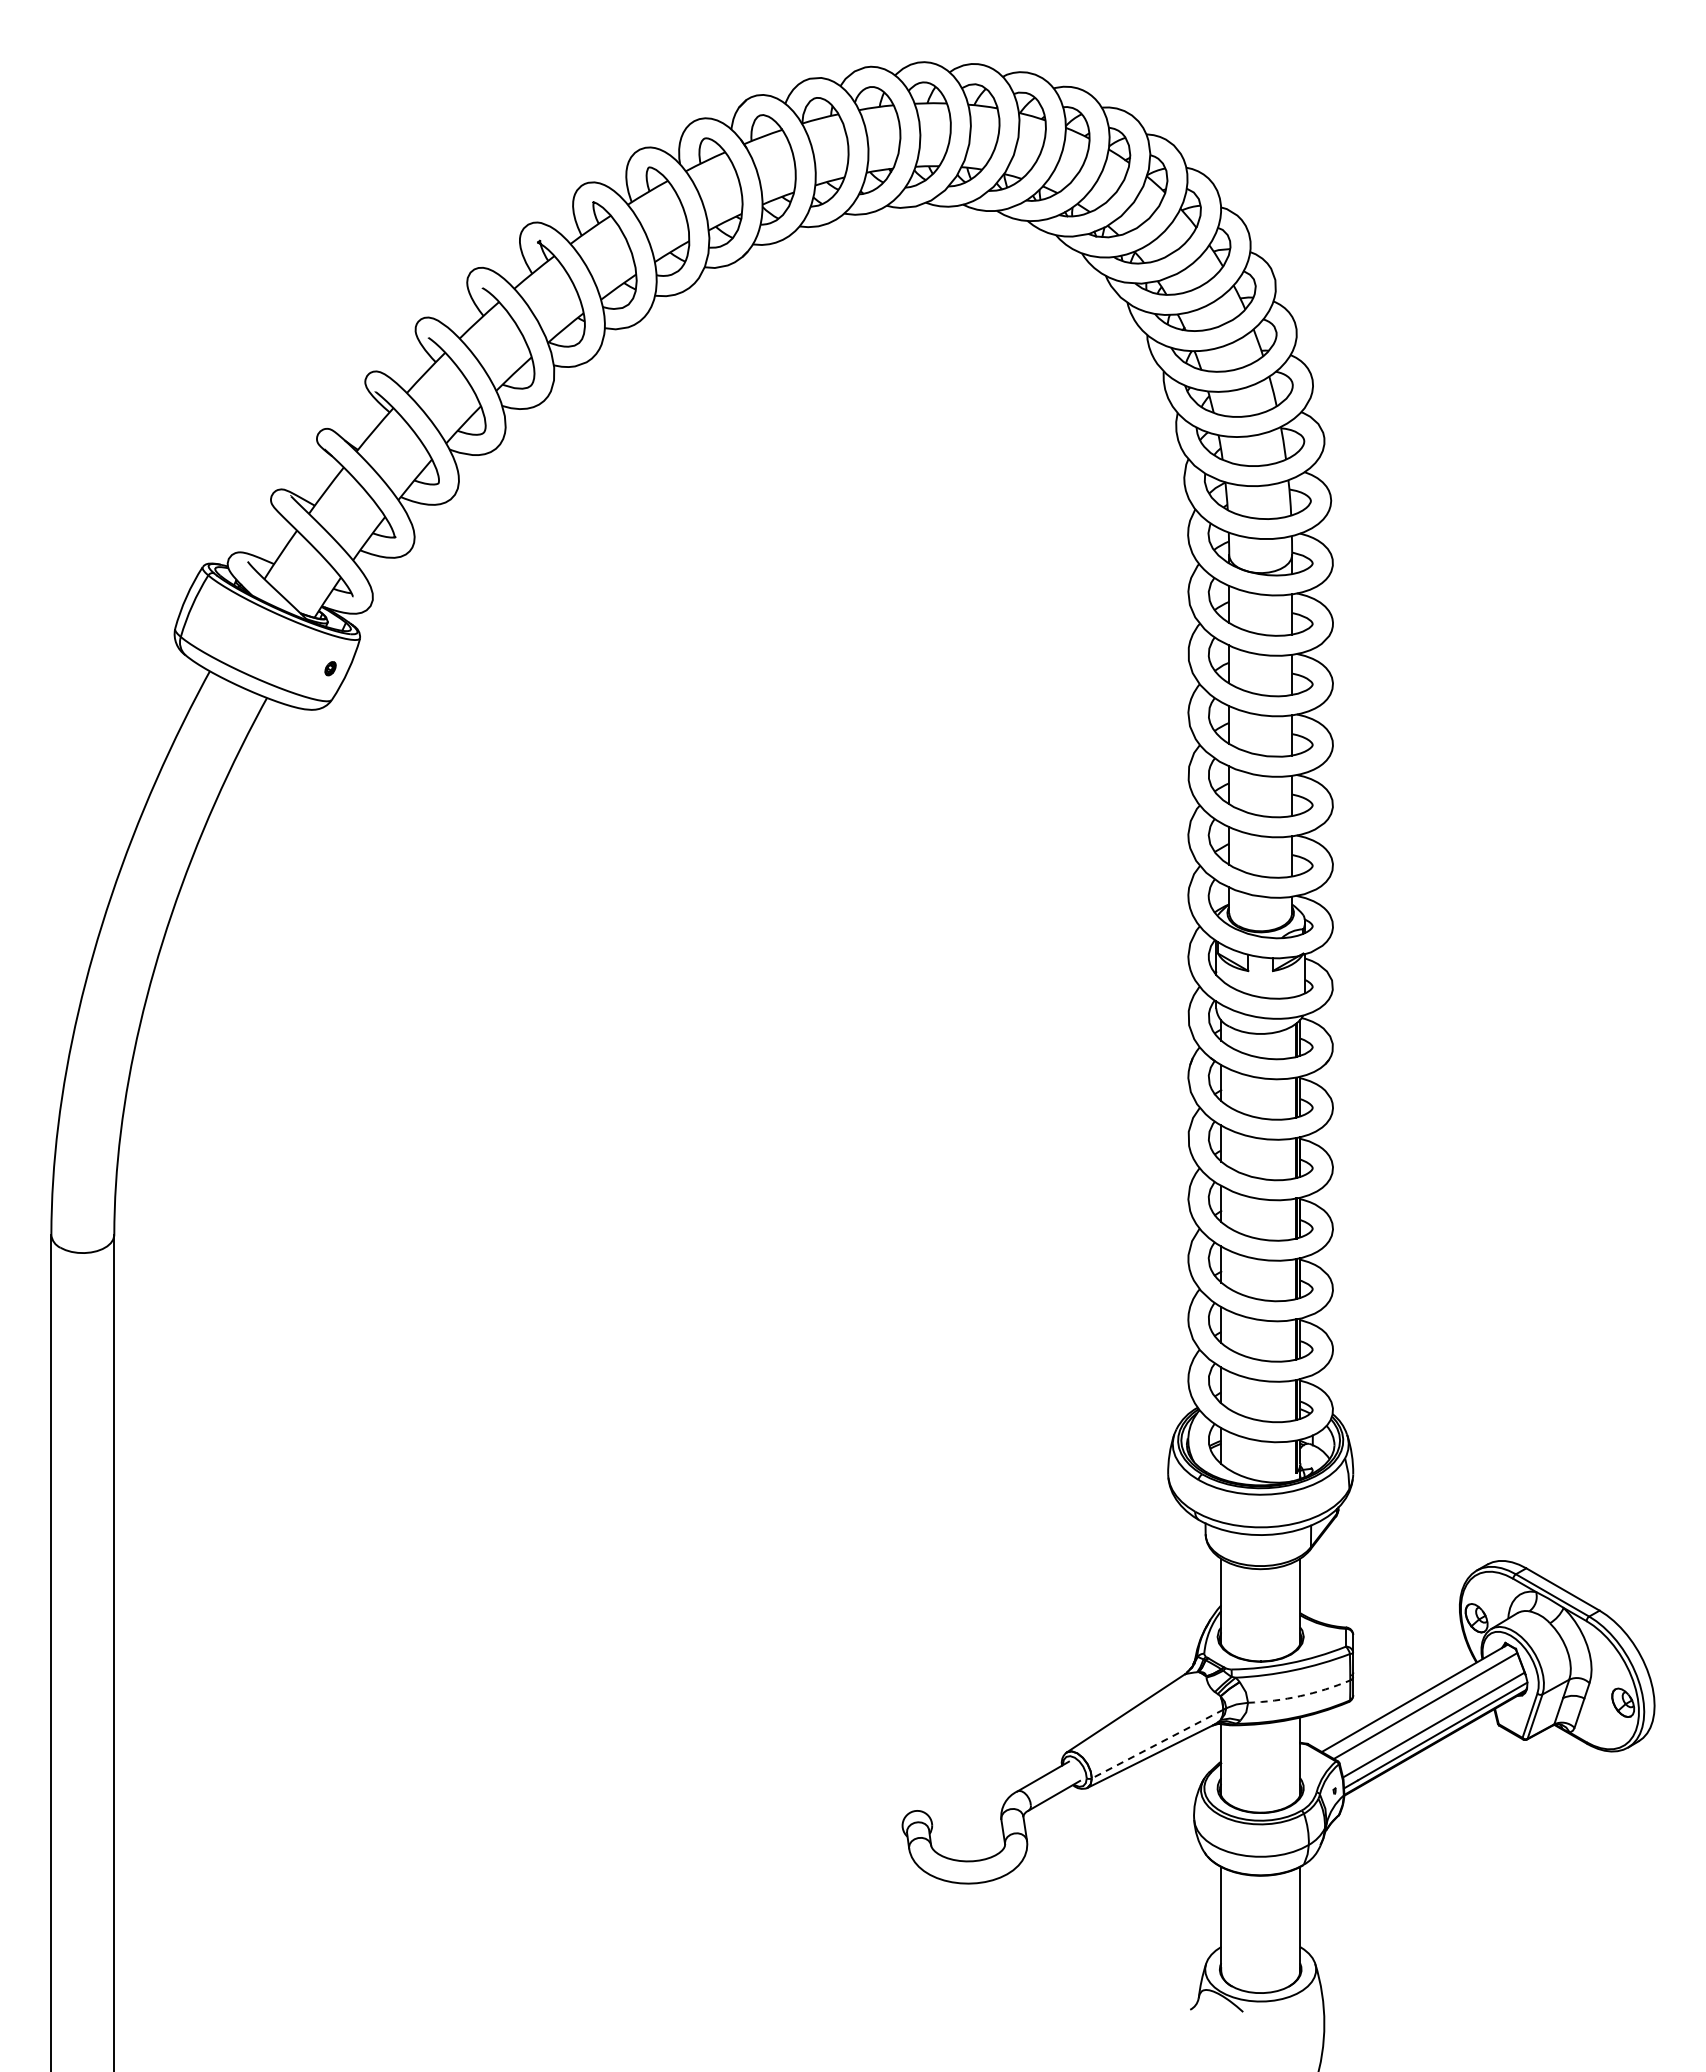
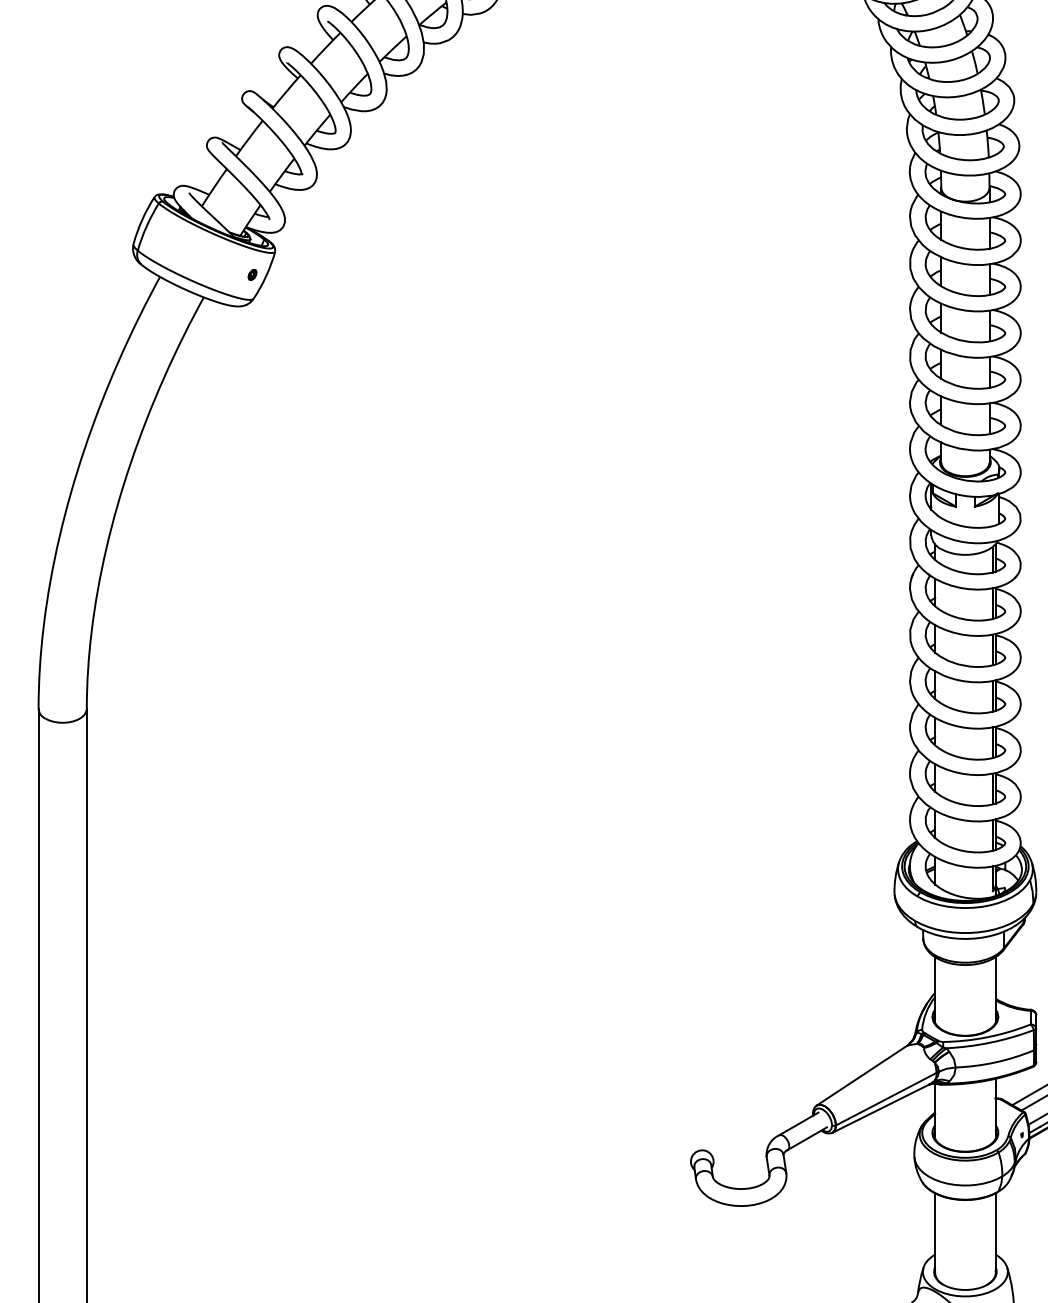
arc: (1300, 1696) -> (995, 1062), dashed -> solid
line: (1157, 1744) -> (886, 1099), dashed -> solid

